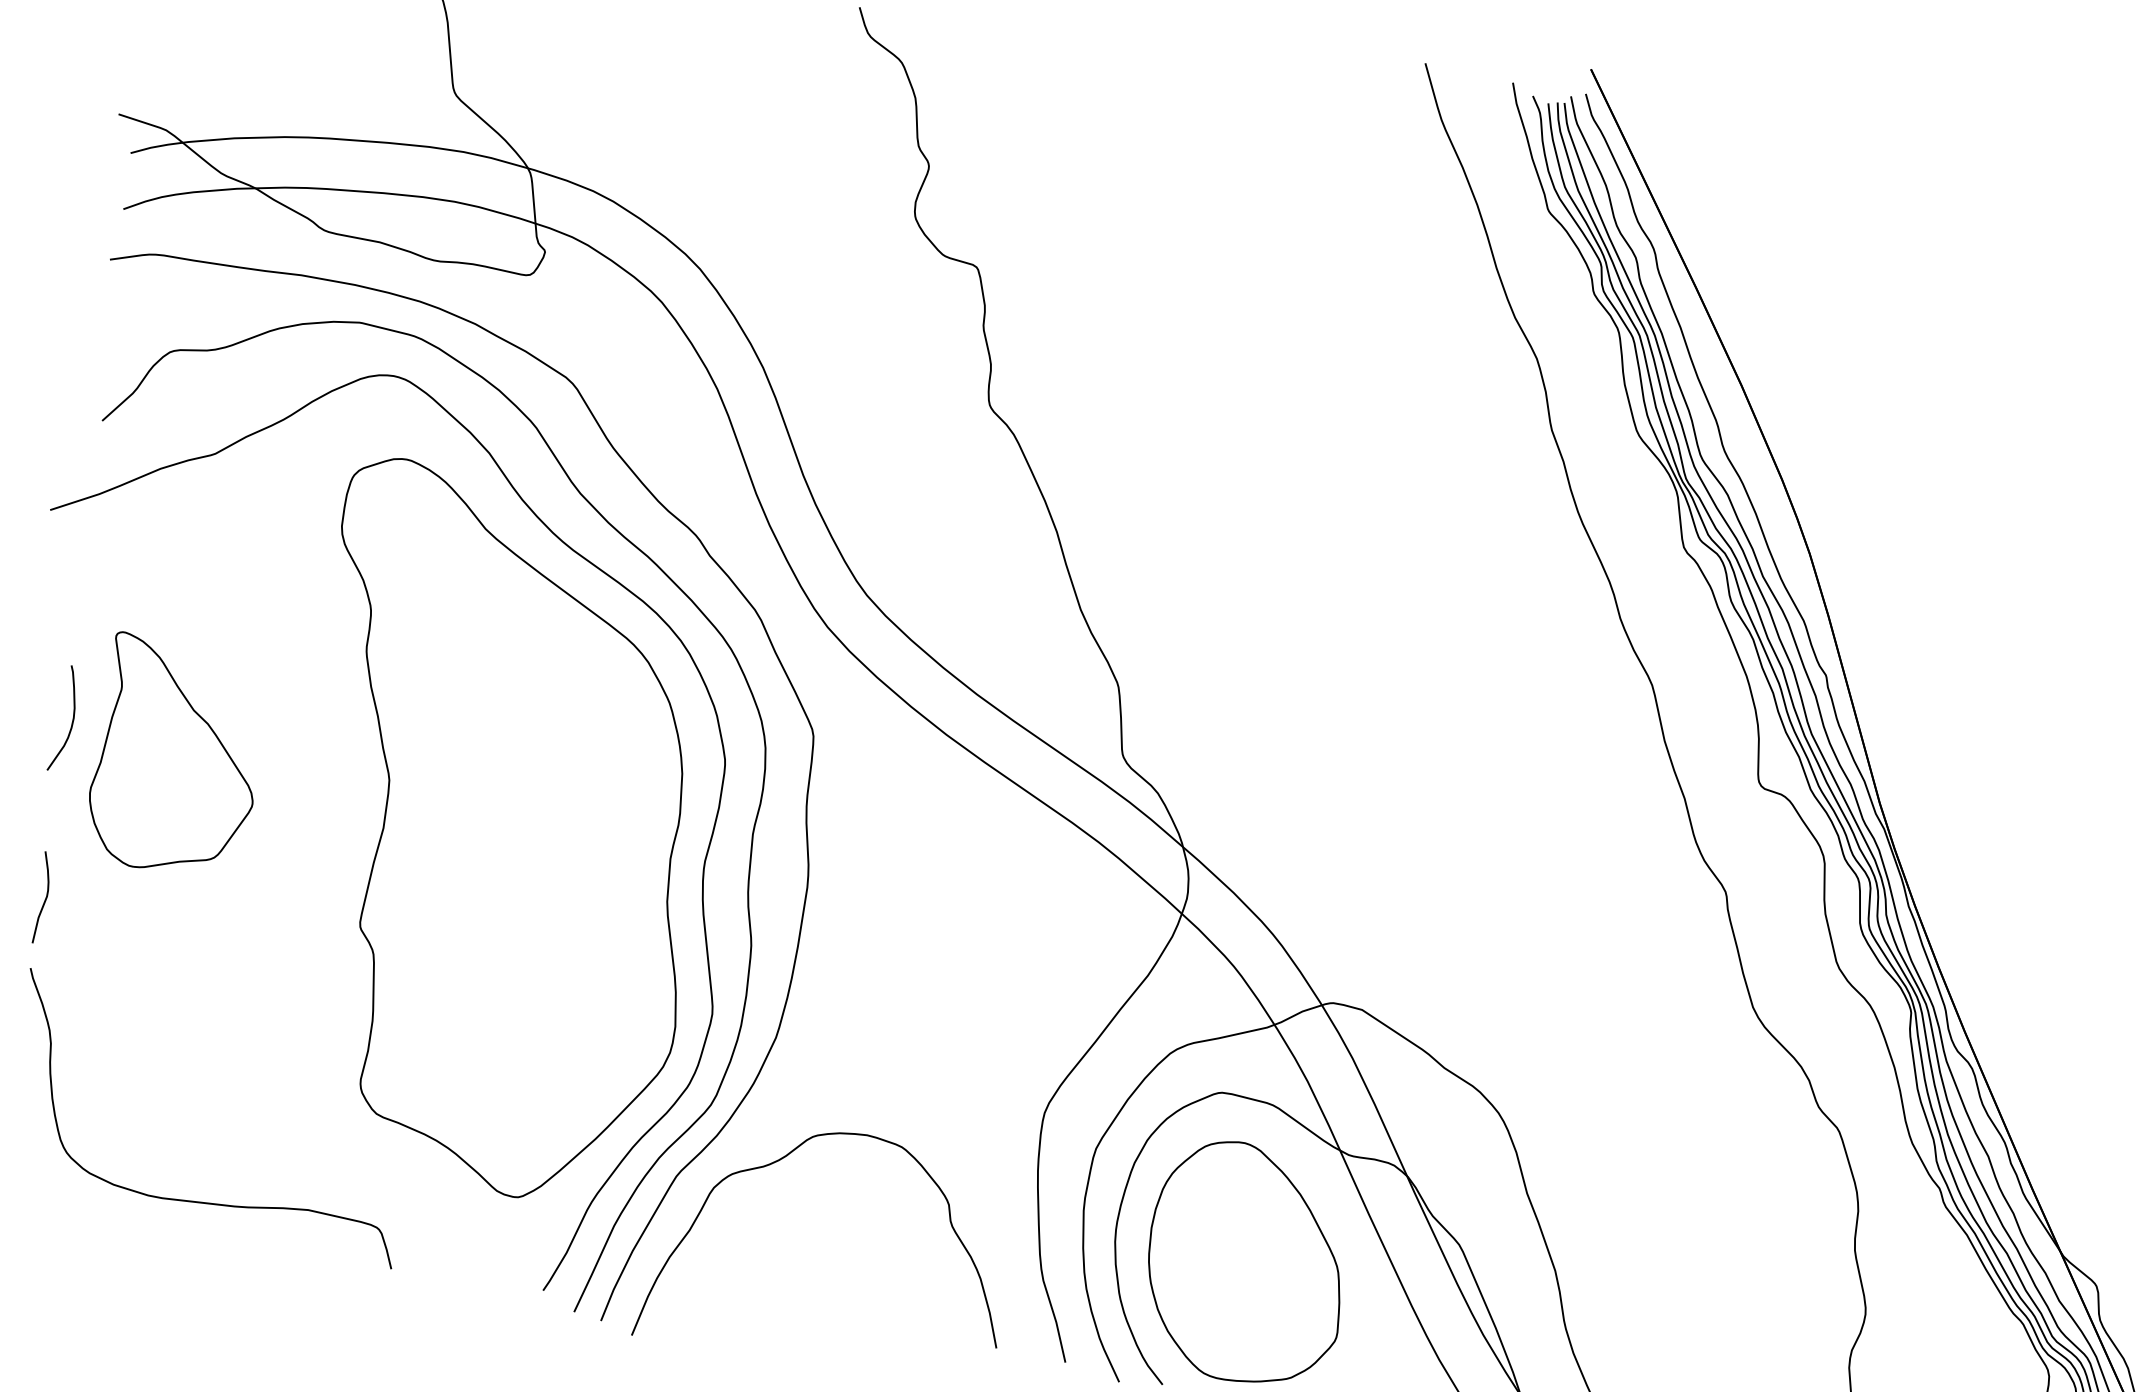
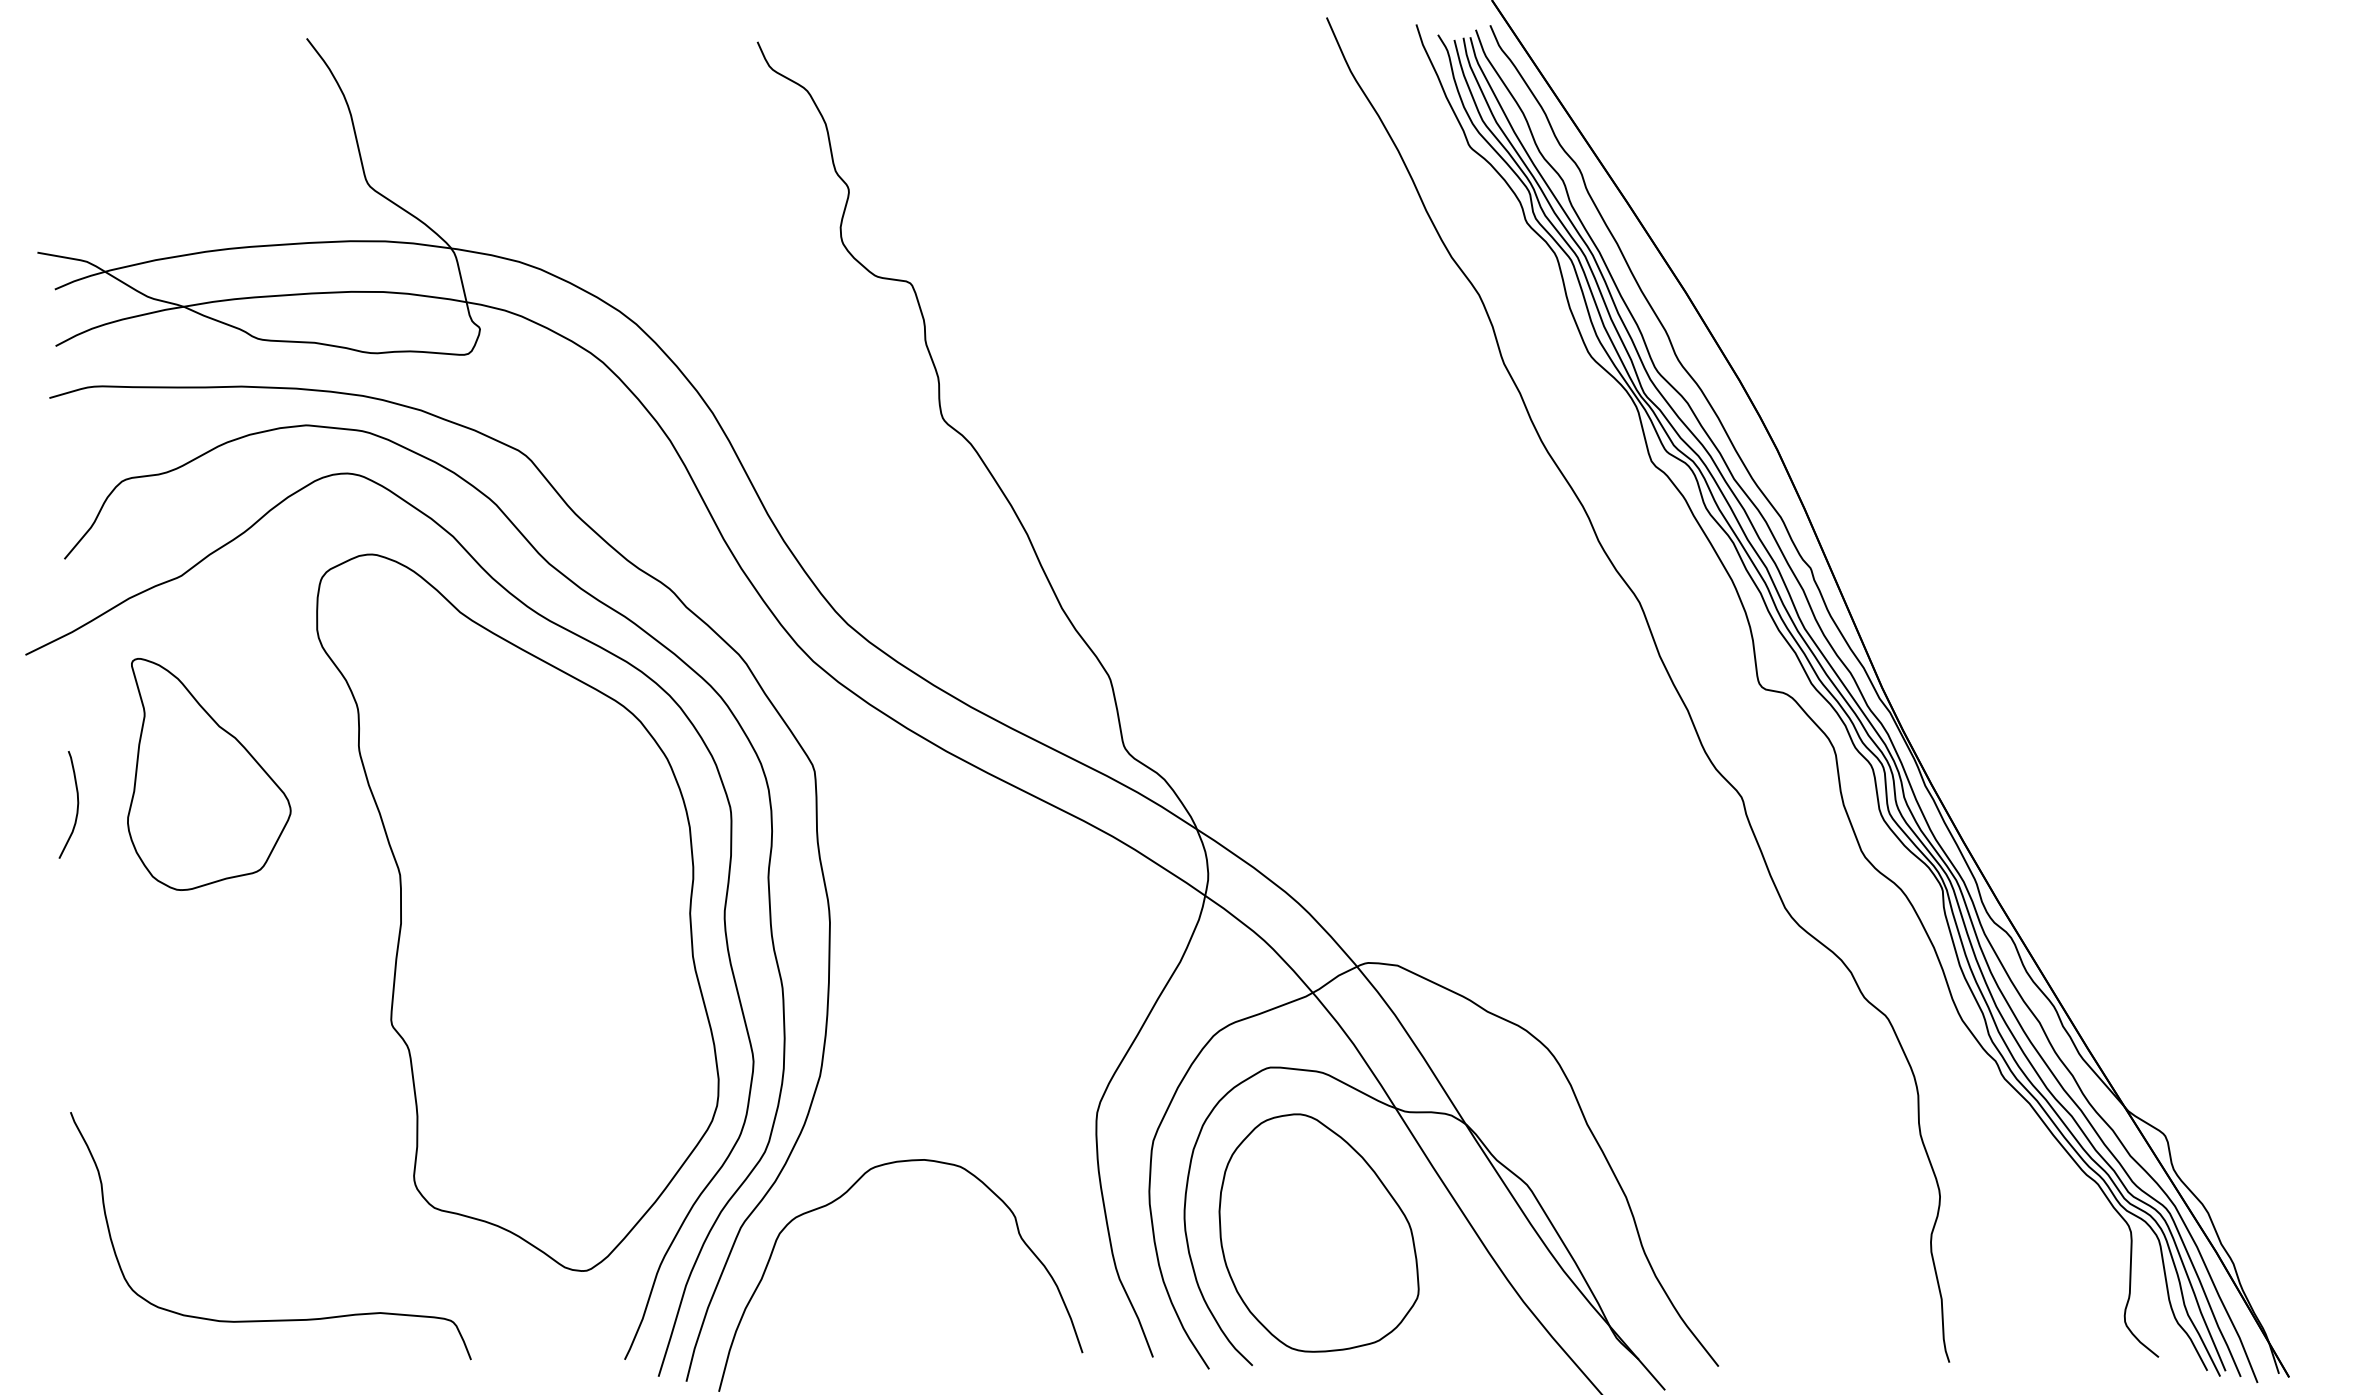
curve: (71, 723) -> (76, 808), moved
part: (177, 756) -> (209, 774), moved
curve: (45, 897) -> (75, 1040), removed

